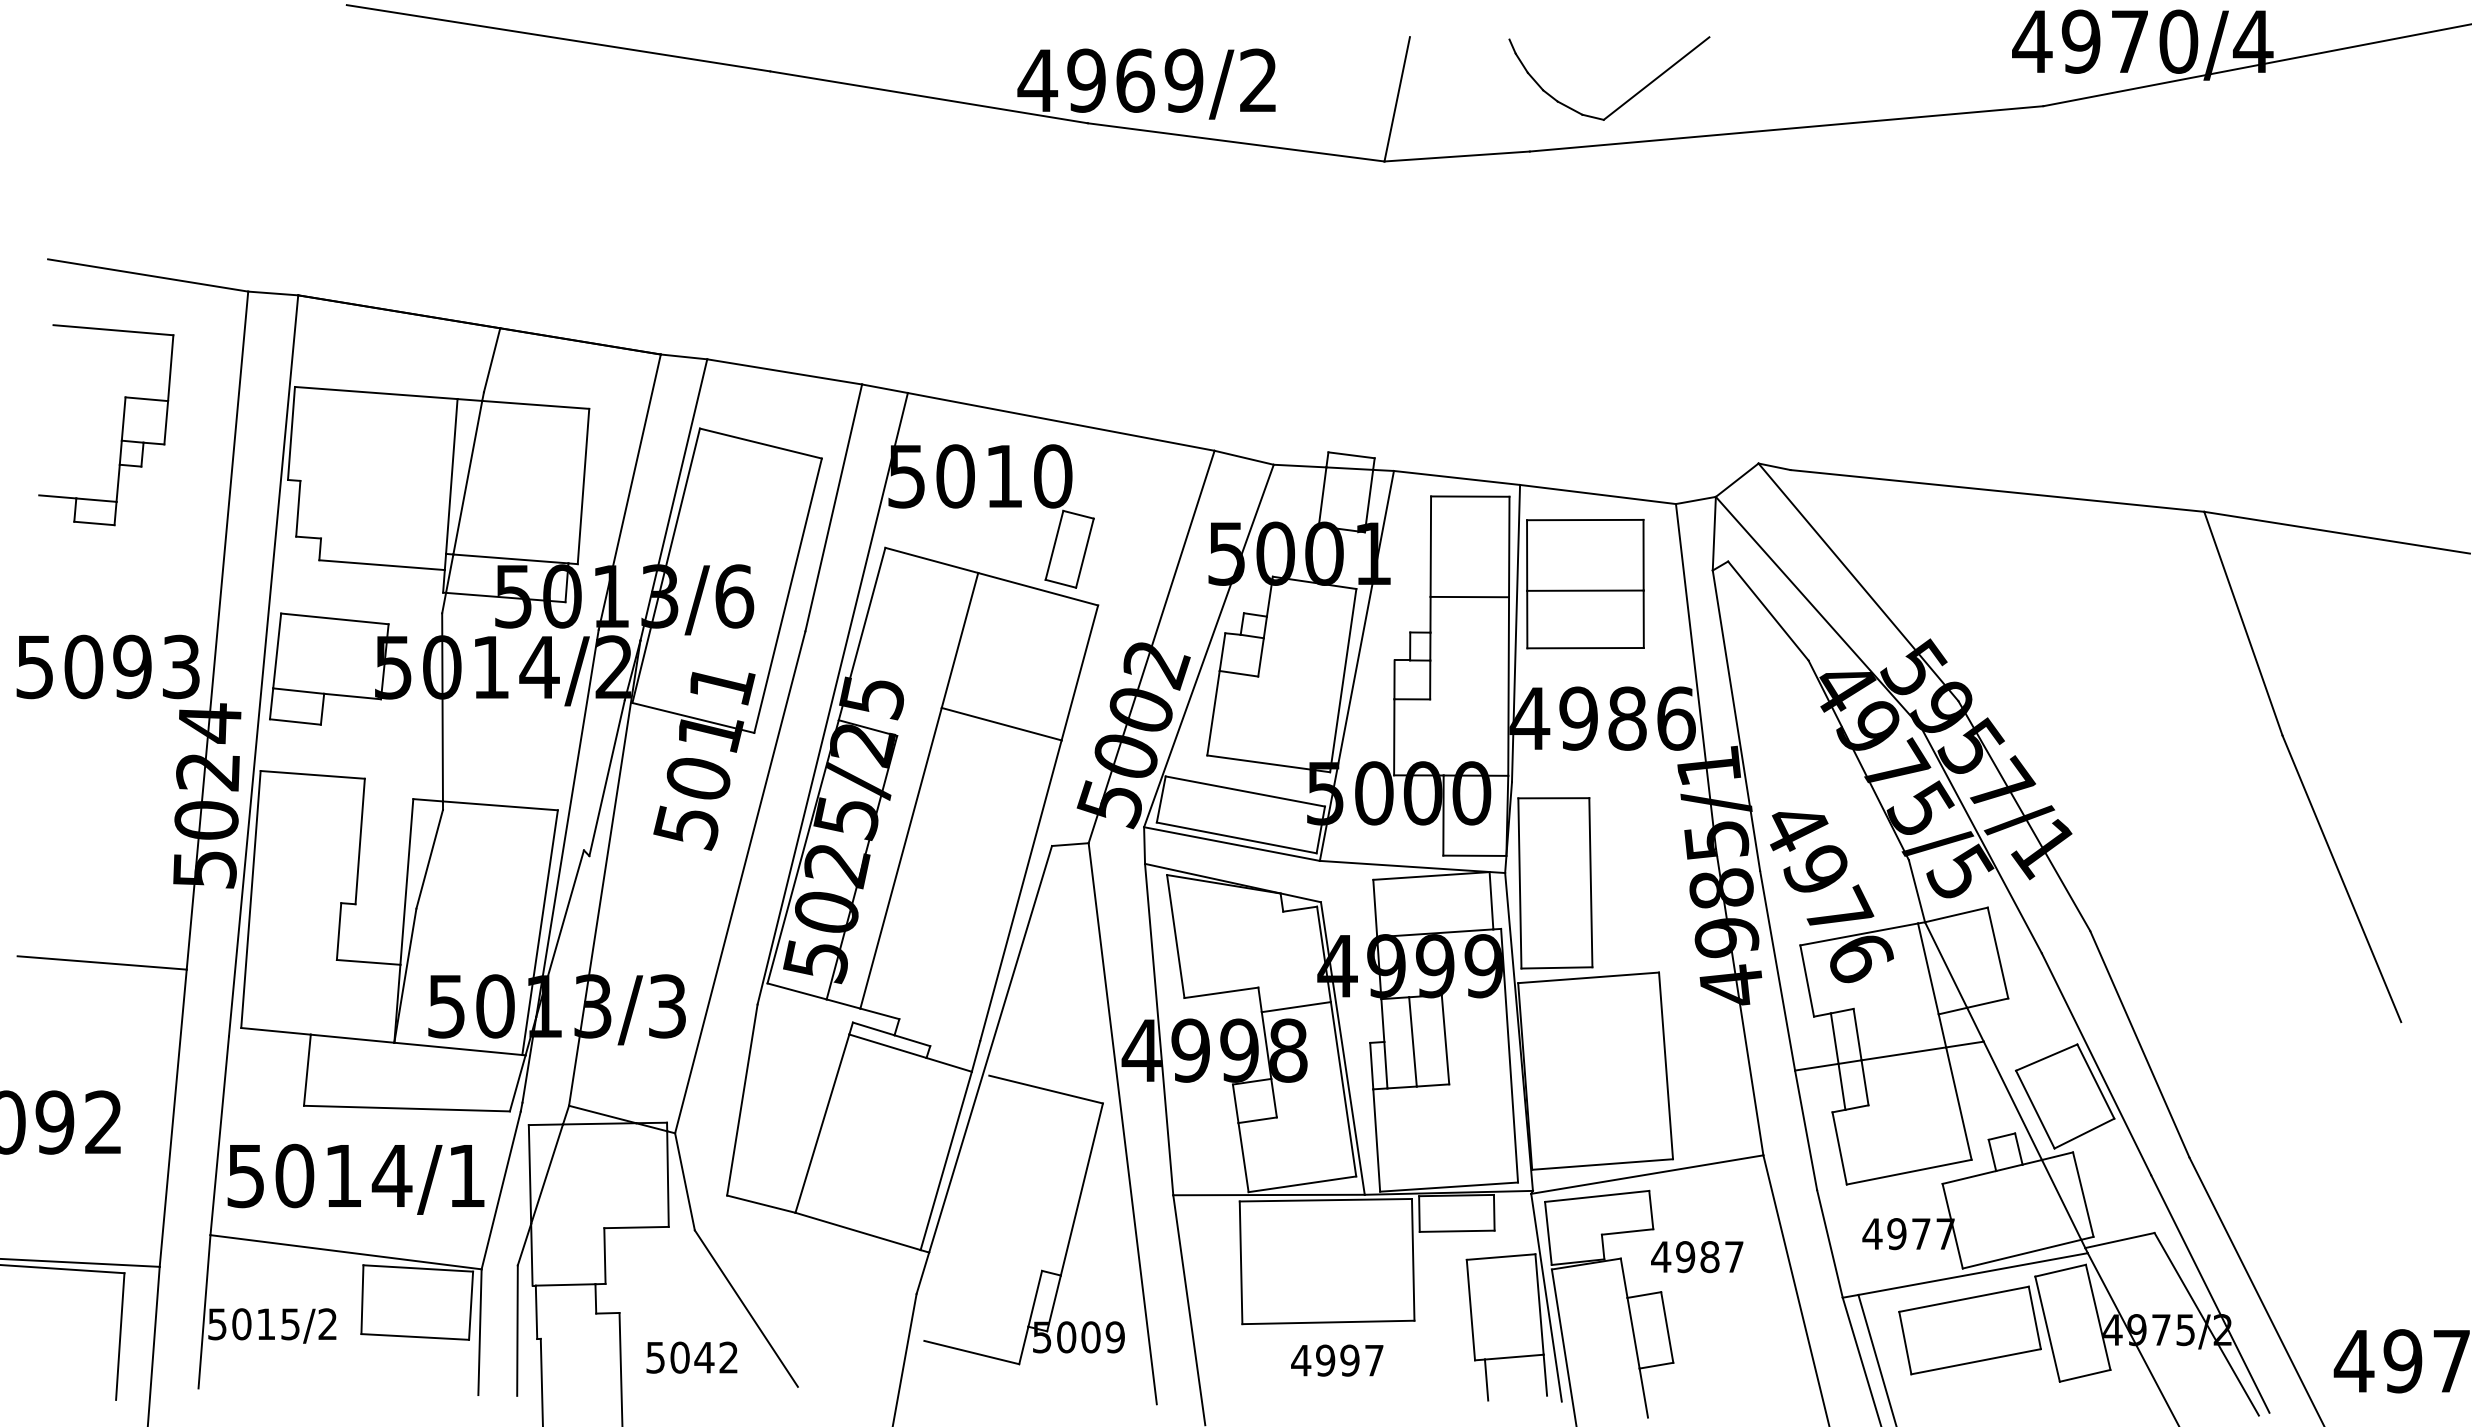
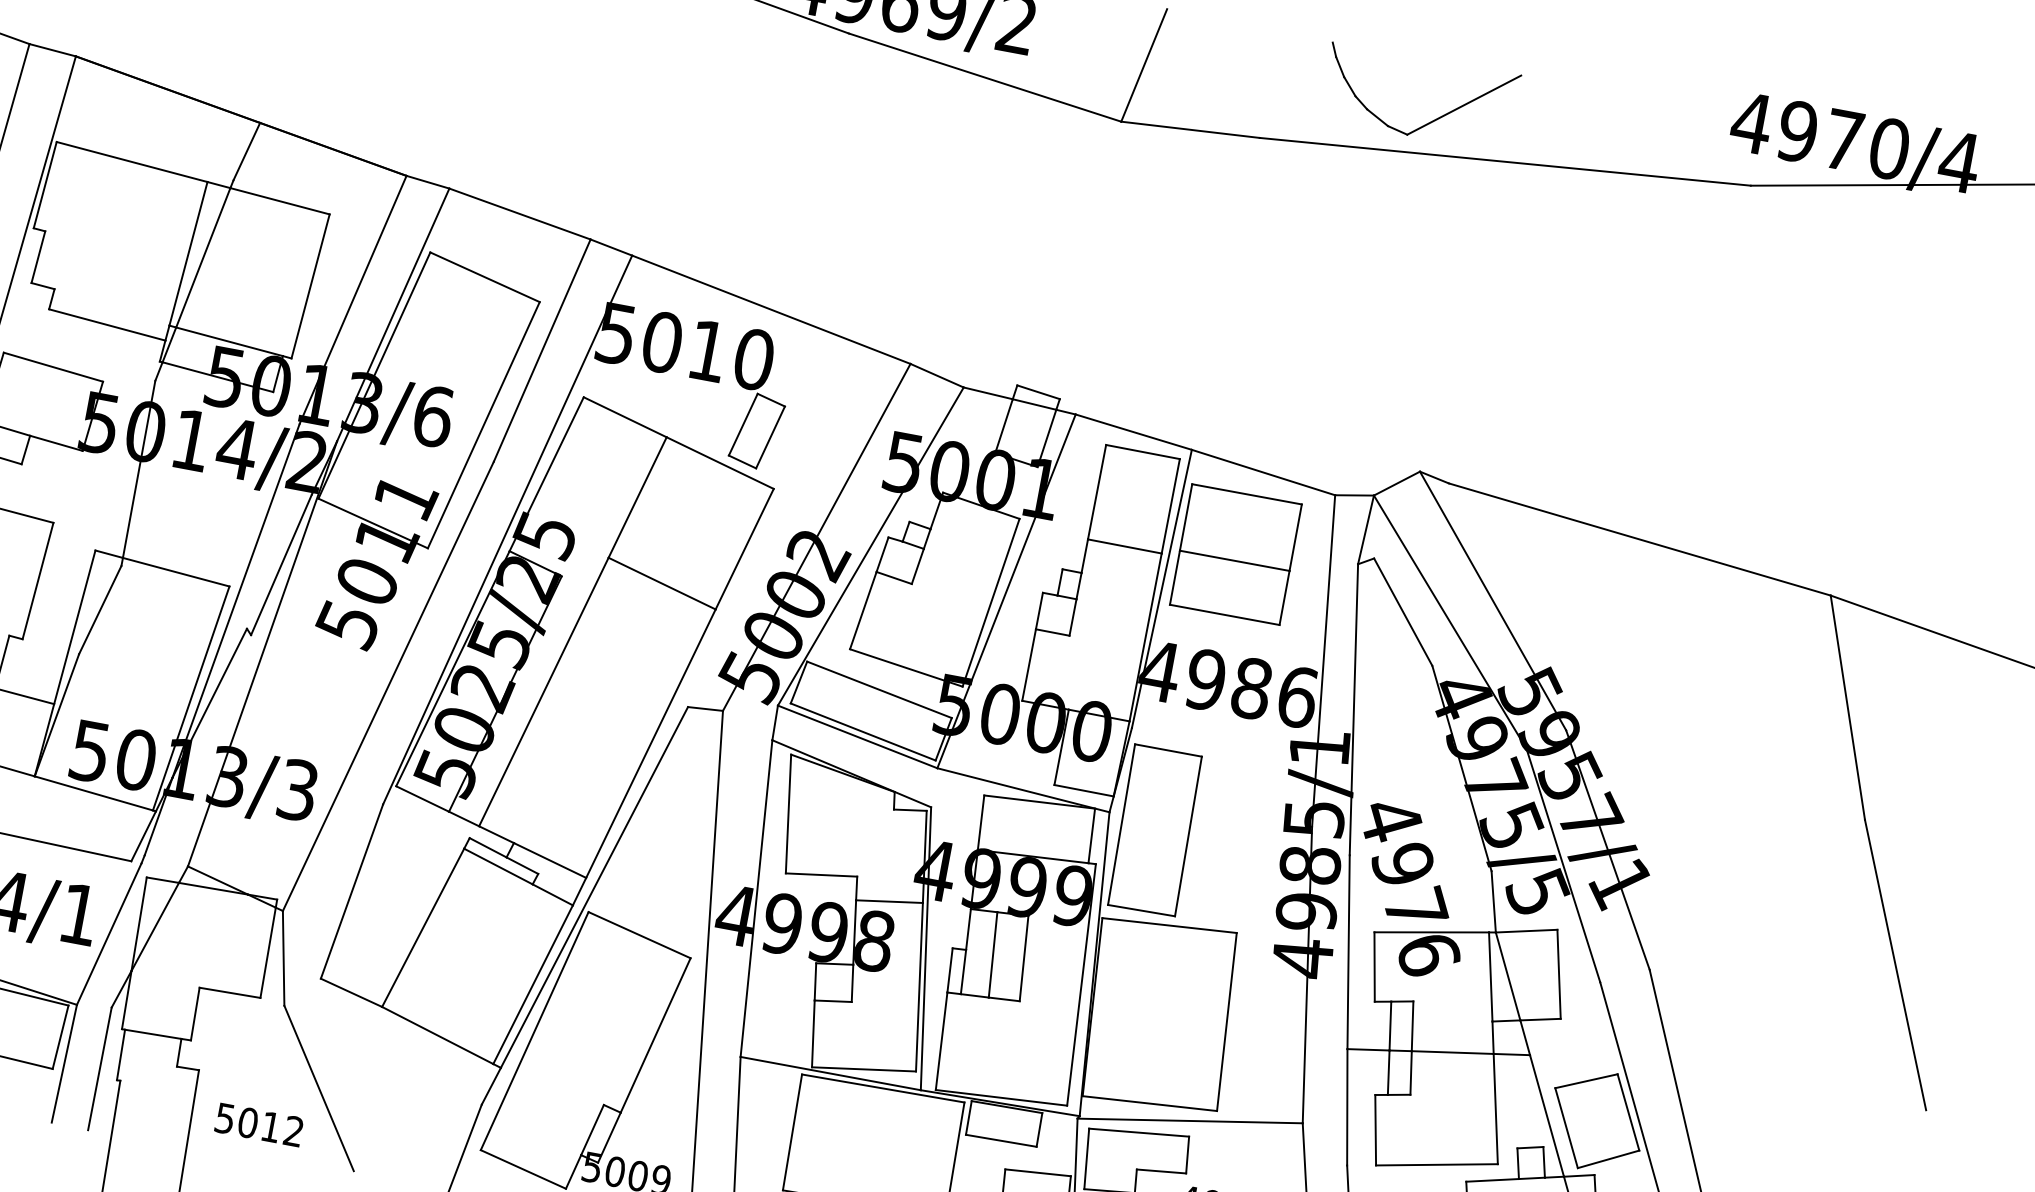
part: (1626, 100) -> (1432, 120), moved
line: (939, 1030) -> (549, 860), added
line: (956, 1207) -> (534, 1030), added
text: (704, 1357) -> (271, 1127), 5042 -> 5012

